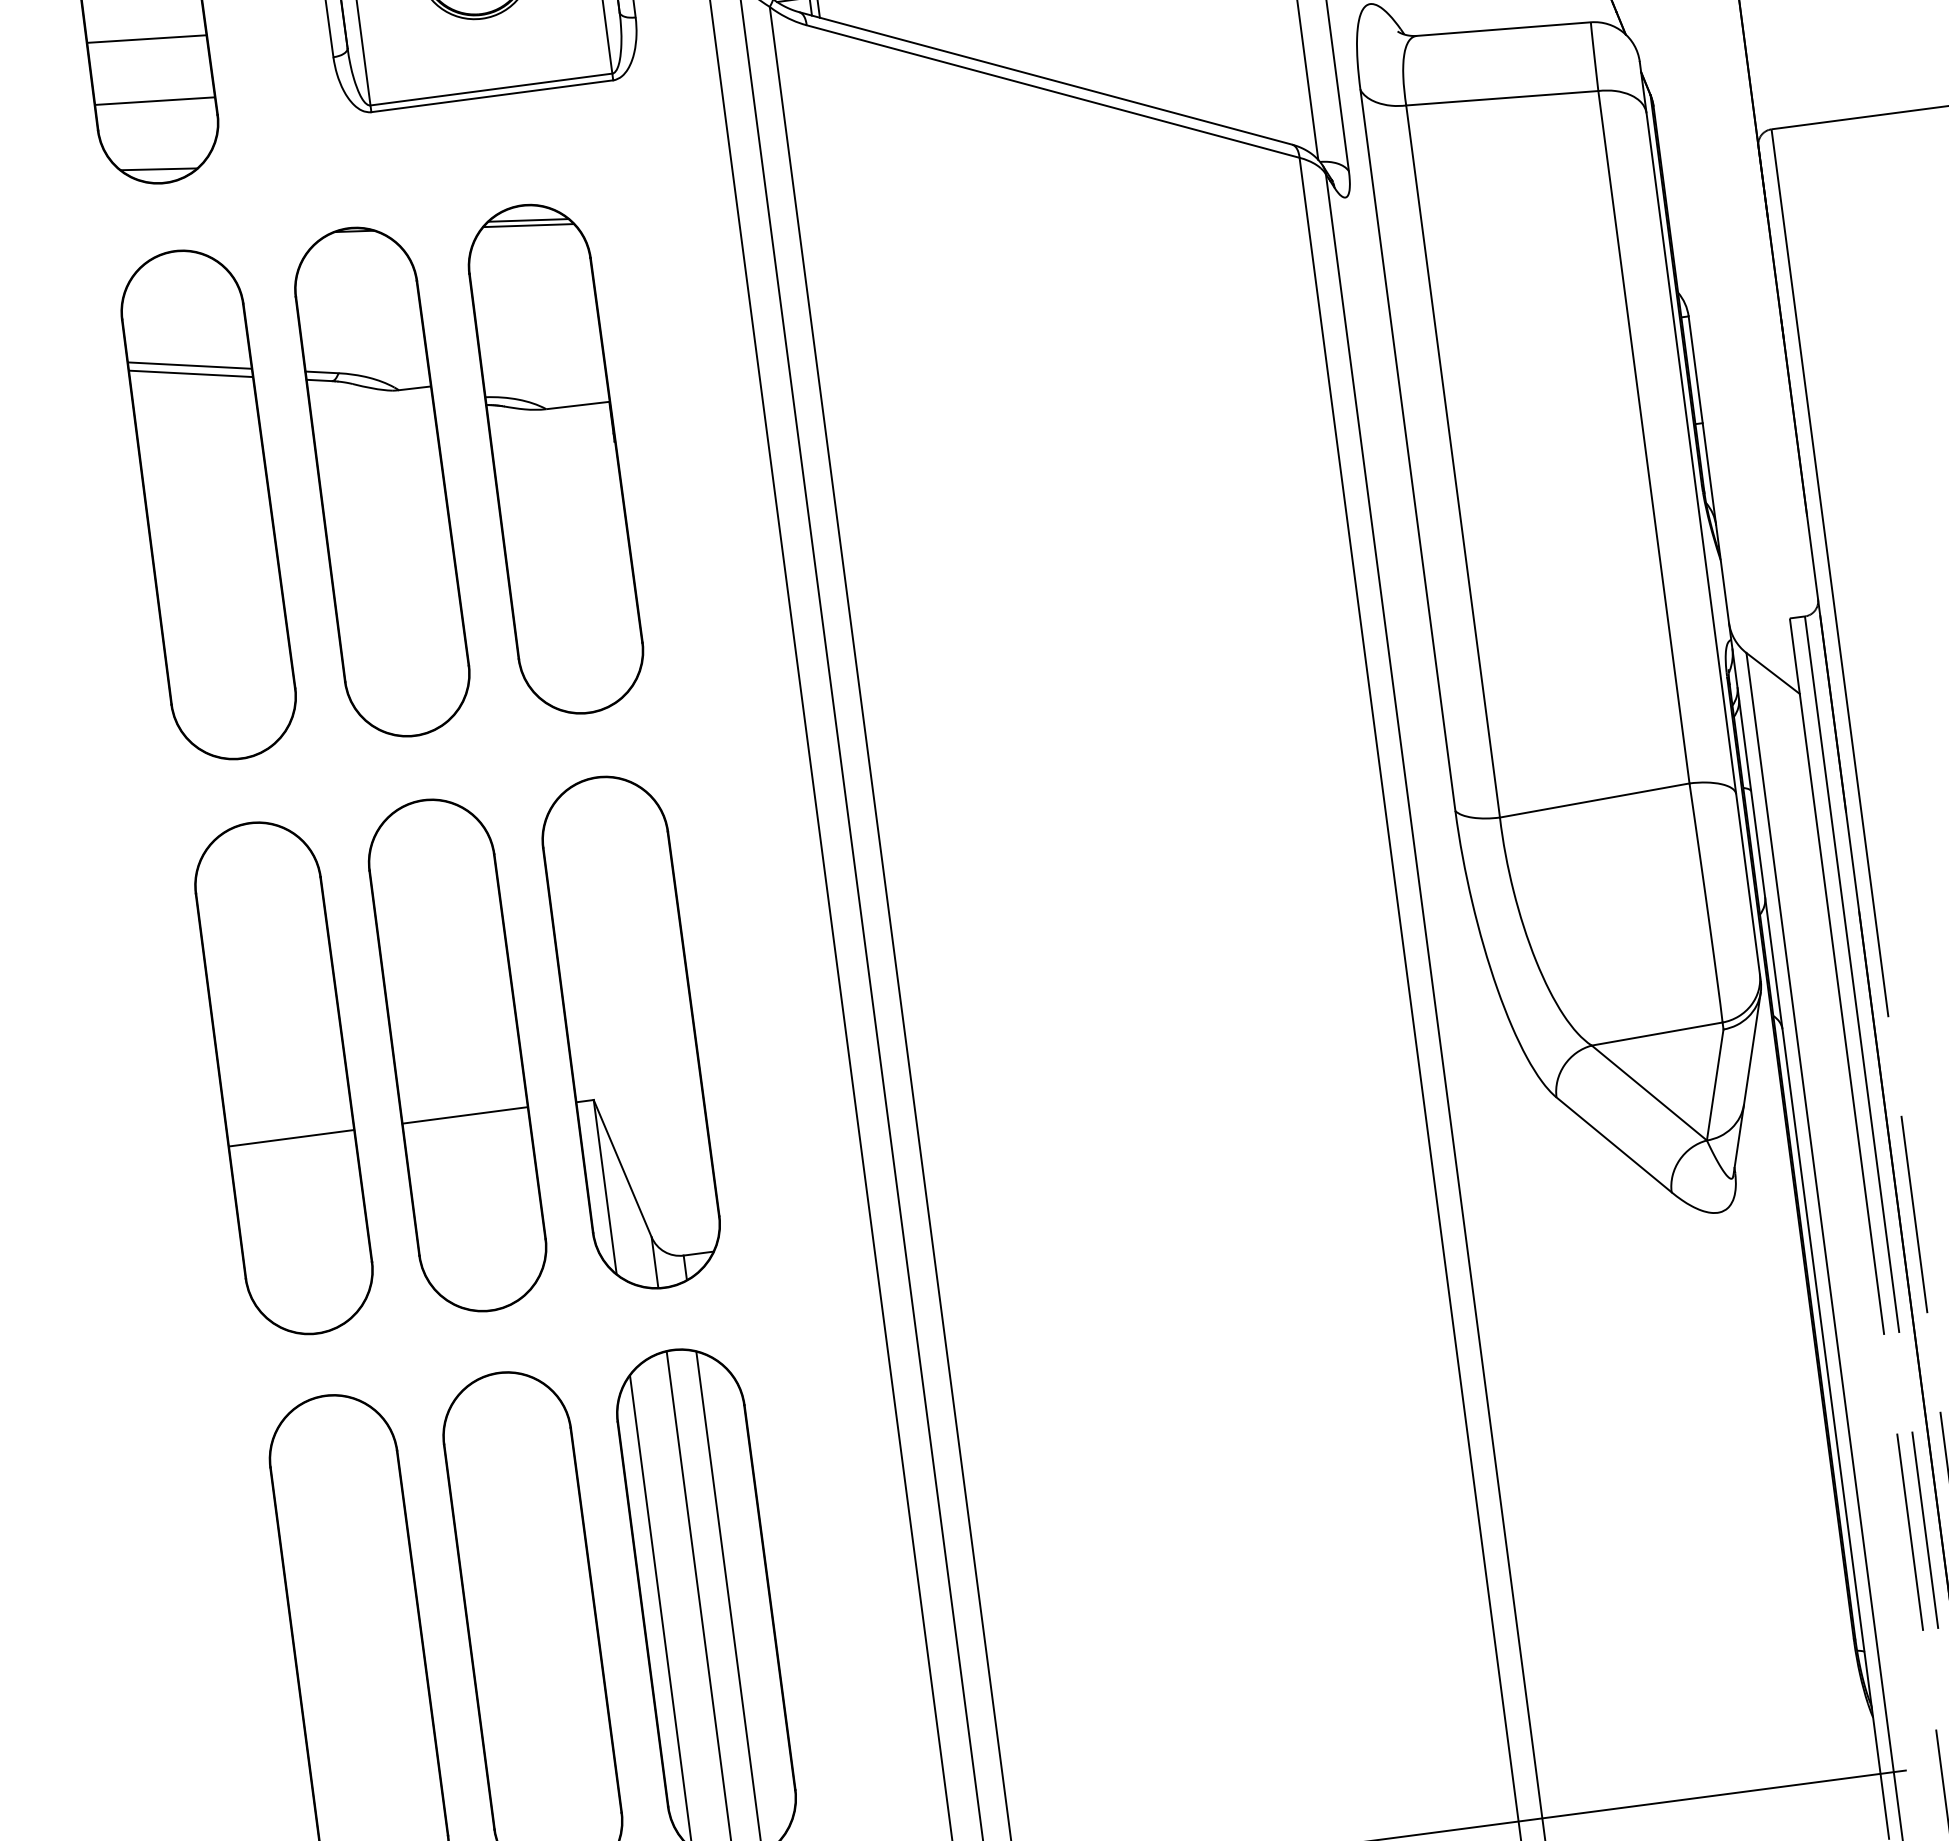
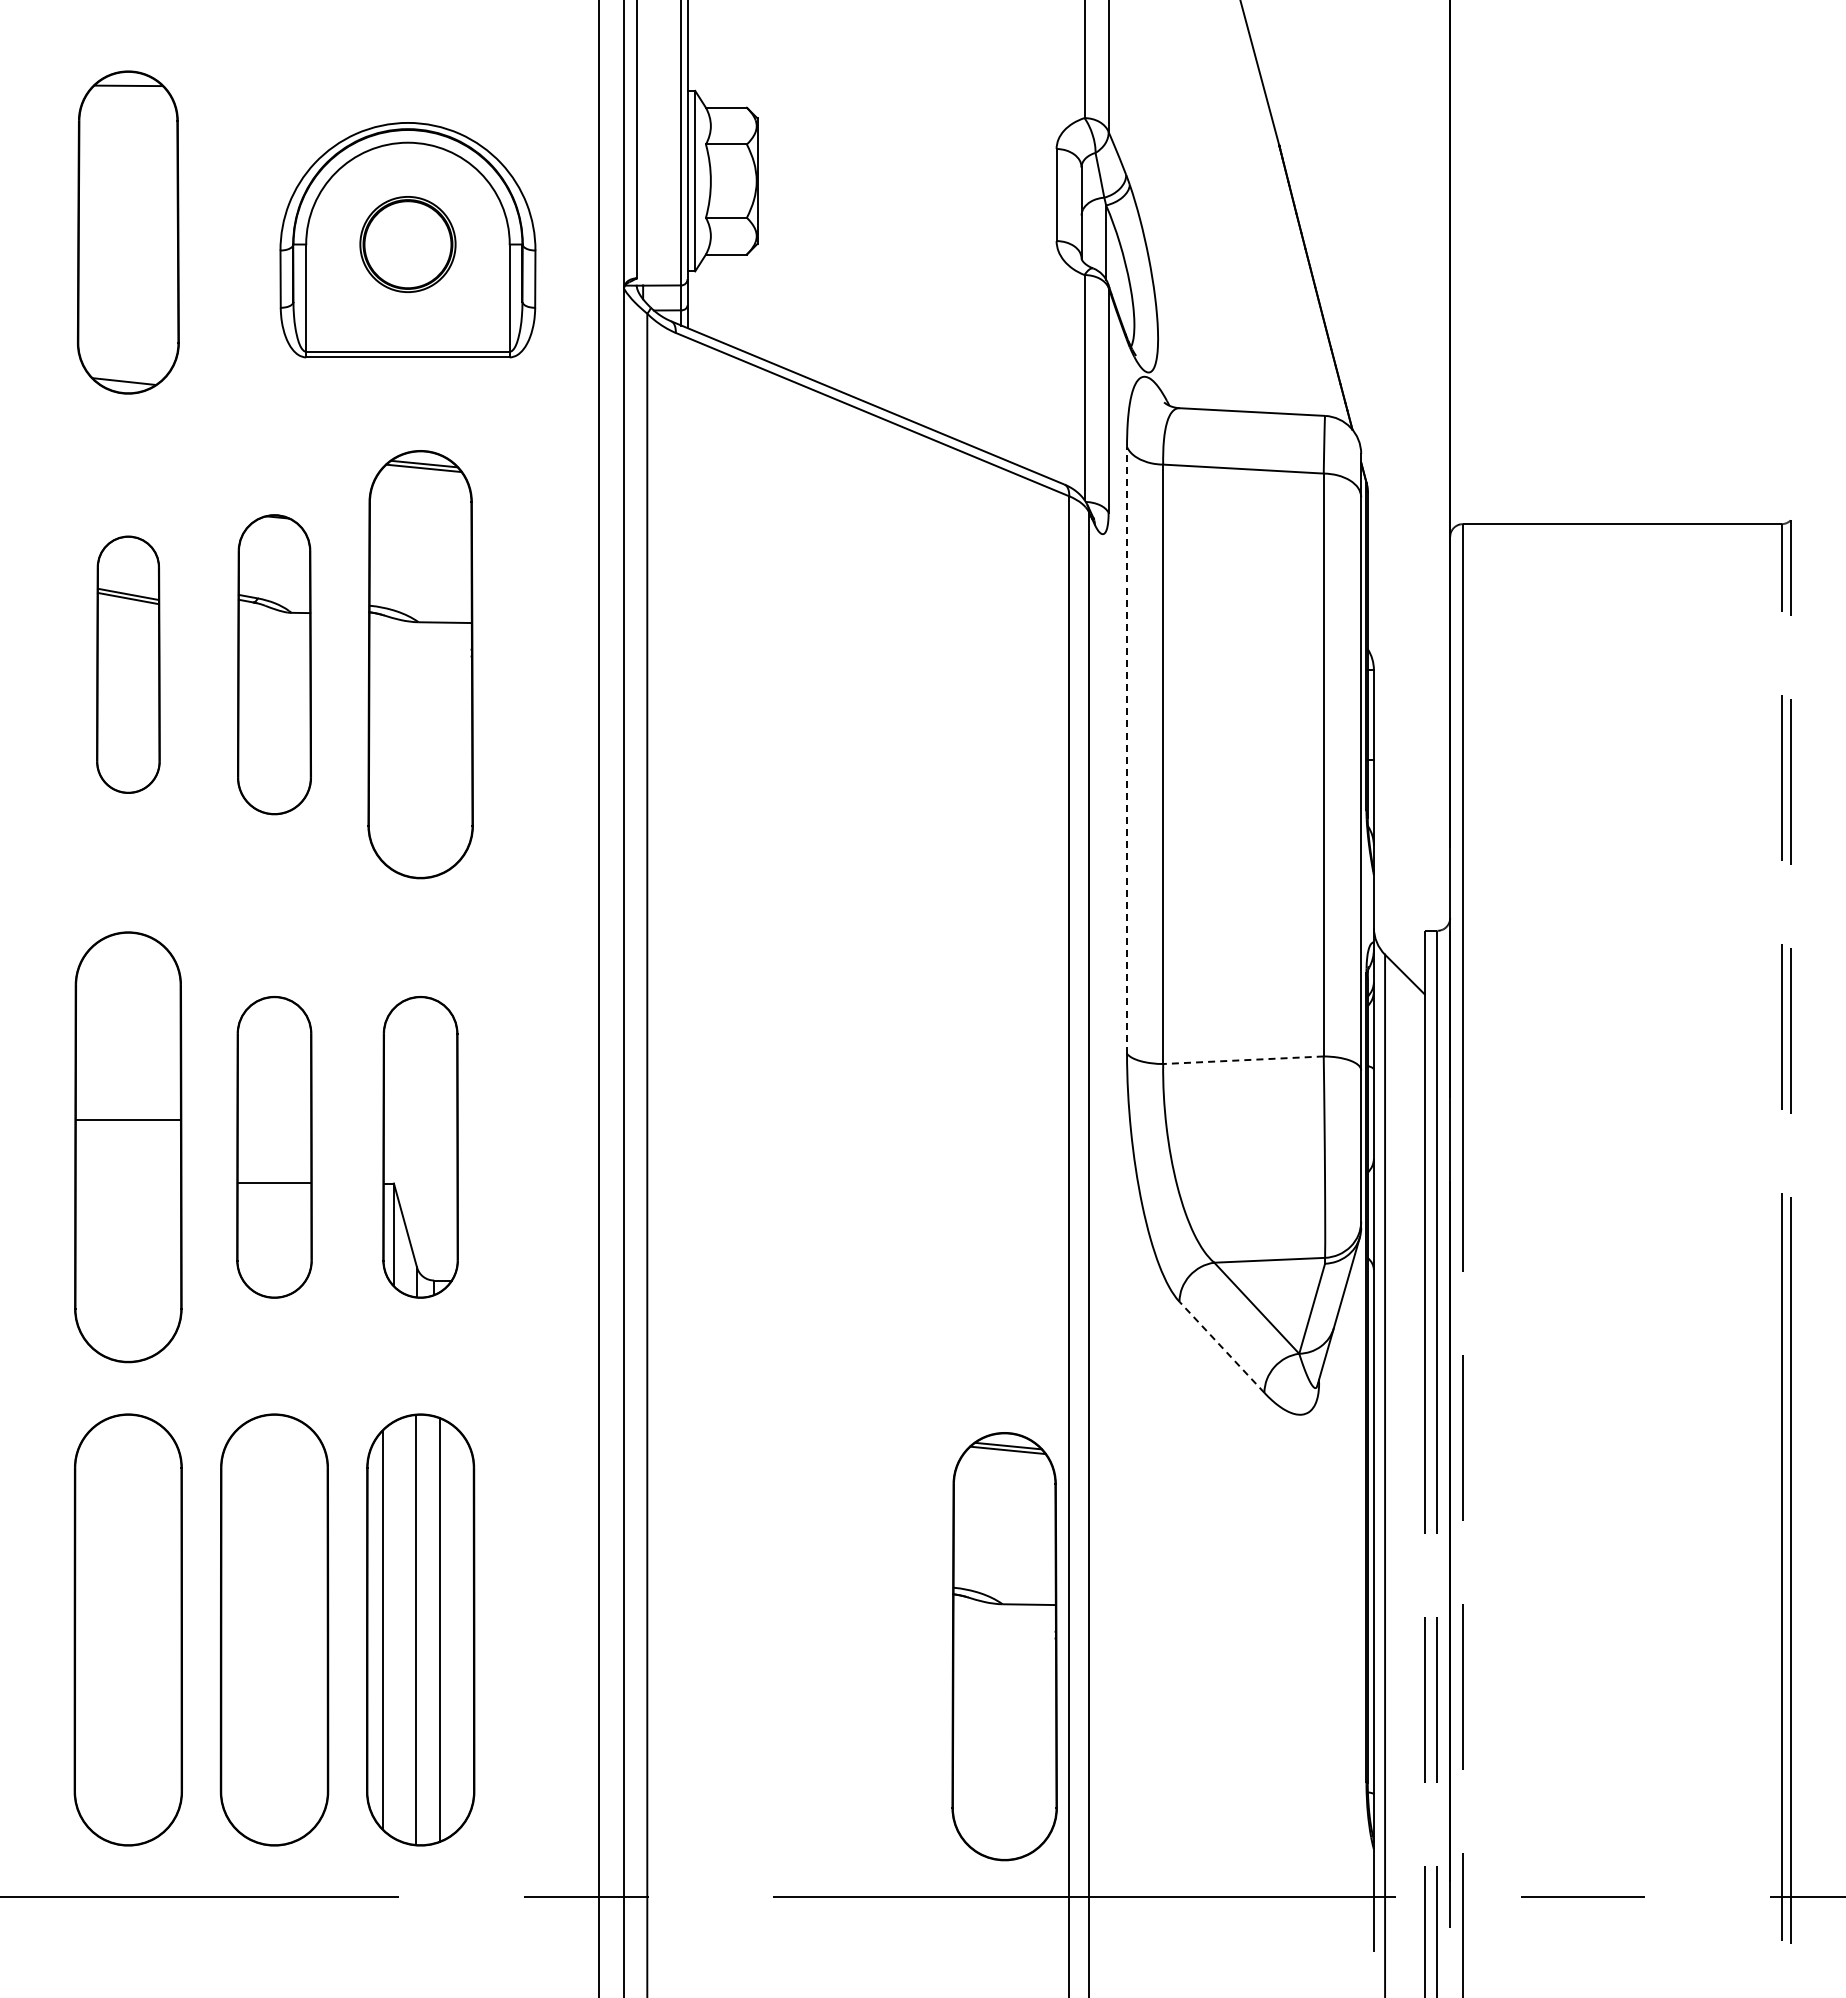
line: (147, 39) -> (128, 272), removed
line: (155, 100) -> (128, 324), removed
line: (1408, 449) -> (1127, 749), solid -> dashed
part: (381, 481) -> (274, 664), size x0.7
part: (208, 504) -> (128, 664), size x0.6
line: (1593, 800) -> (1242, 1060), solid -> dashed
part: (630, 1032) -> (420, 1147), size x0.7
part: (457, 1055) -> (274, 1147), size x0.7
line: (291, 1137) -> (128, 1119), moved
line: (1613, 1144) -> (1221, 1346), solid -> dashed
part: (1402, 1534) -> (1004, 1646), added

